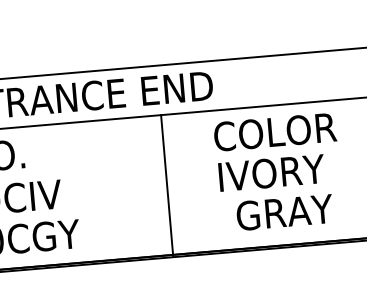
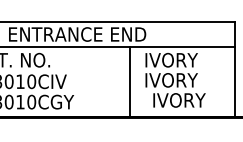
text: (273, 130) -> (174, 59), COLOR -> IVORY
line: (167, 186) -> (130, 82), moved
text: (288, 212) -> (178, 100), GRAY -> IVORY

